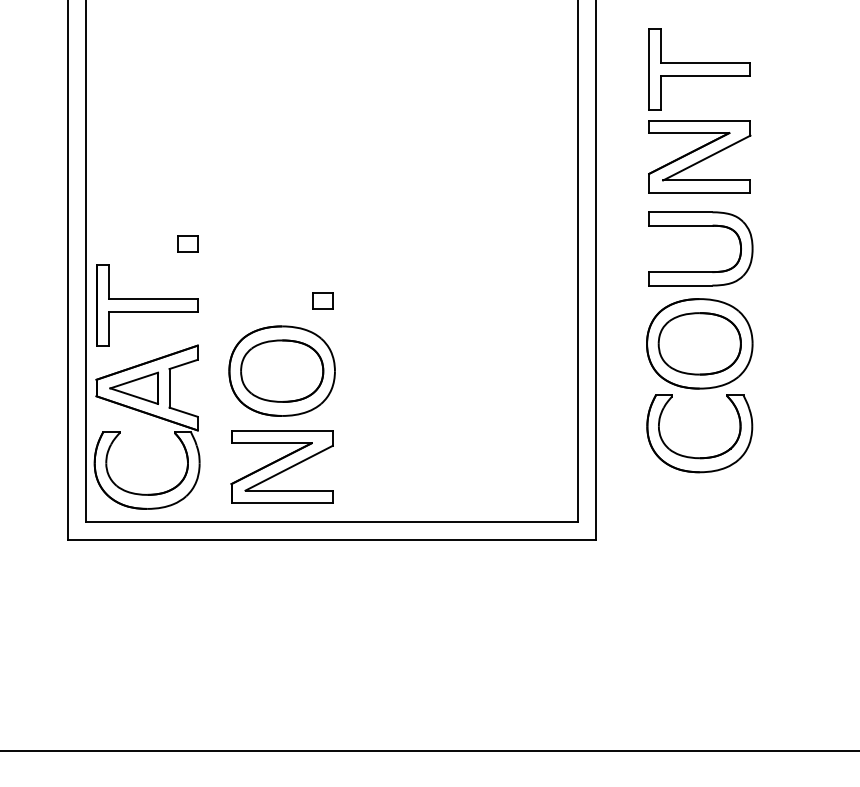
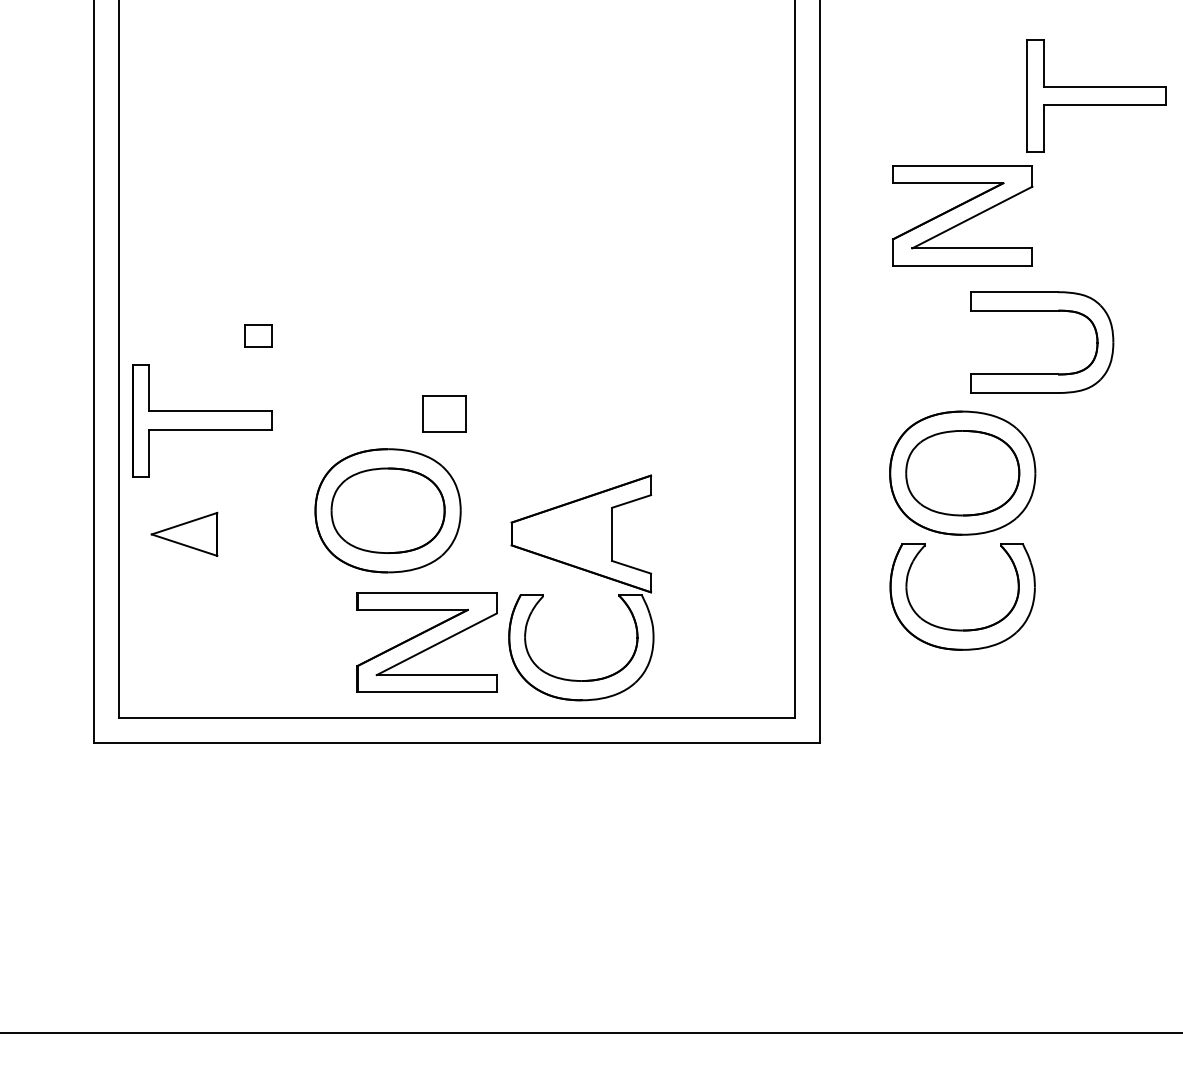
part: (699, 69) -> (1096, 95), moved
part: (701, 226) -> (1042, 311), moved
part: (323, 300) -> (444, 413), size x1.6
part: (150, 415) -> (585, 571), moved
part: (281, 466) -> (426, 642), moved

